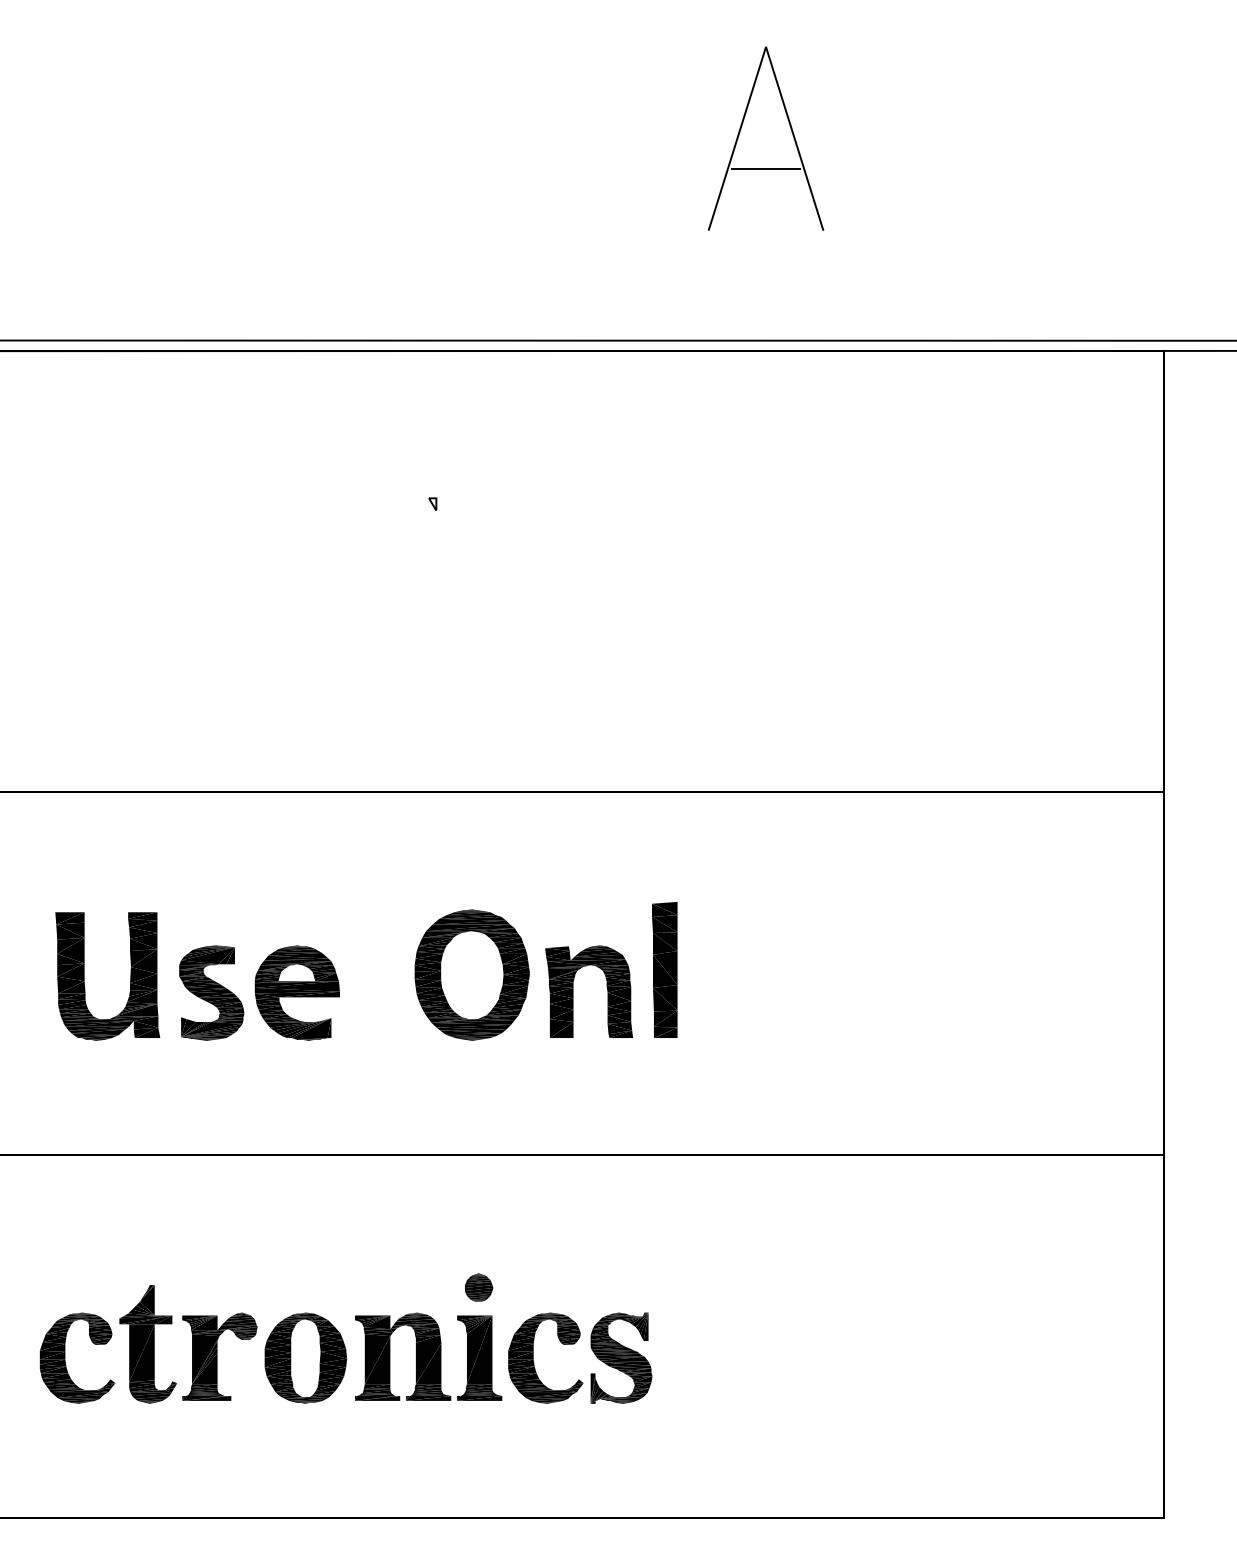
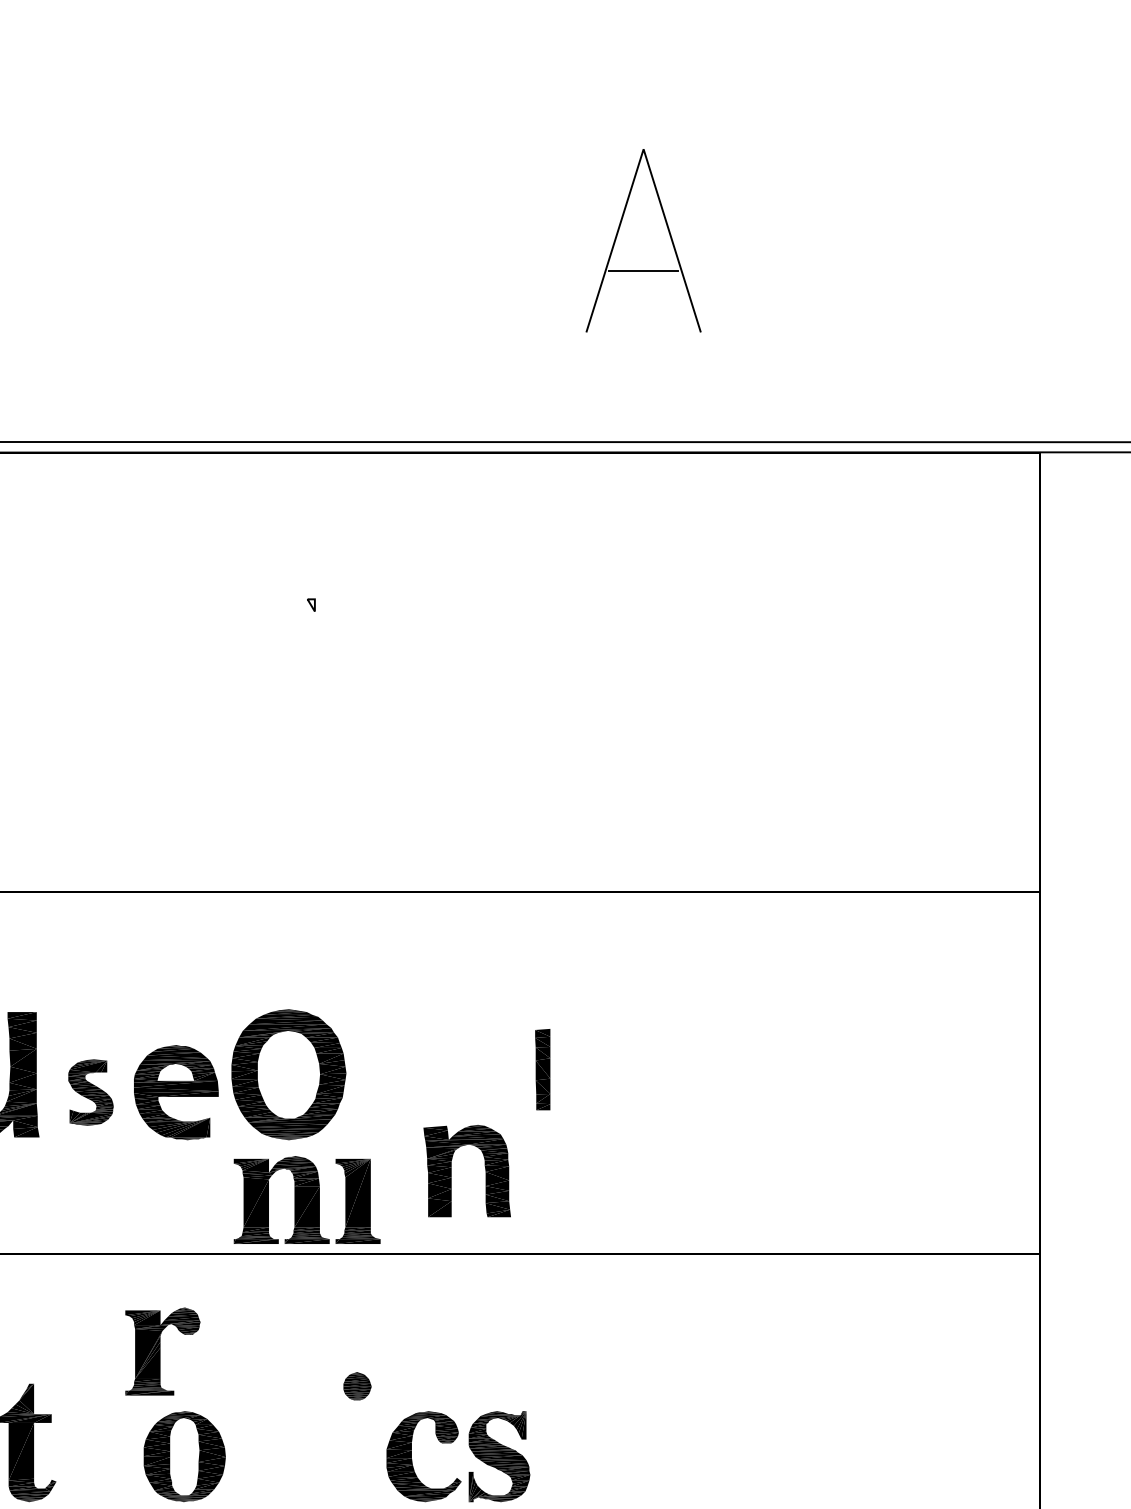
part: (664, 969) -> (542, 1069), size x0.6
part: (471, 974) -> (288, 1074), moved
part: (573, 991) -> (451, 1170), moved
part: (211, 992) -> (90, 1092), size x0.7
part: (219, 1356) -> (162, 1351), moved
part: (428, 1356) -> (307, 1199), moved

